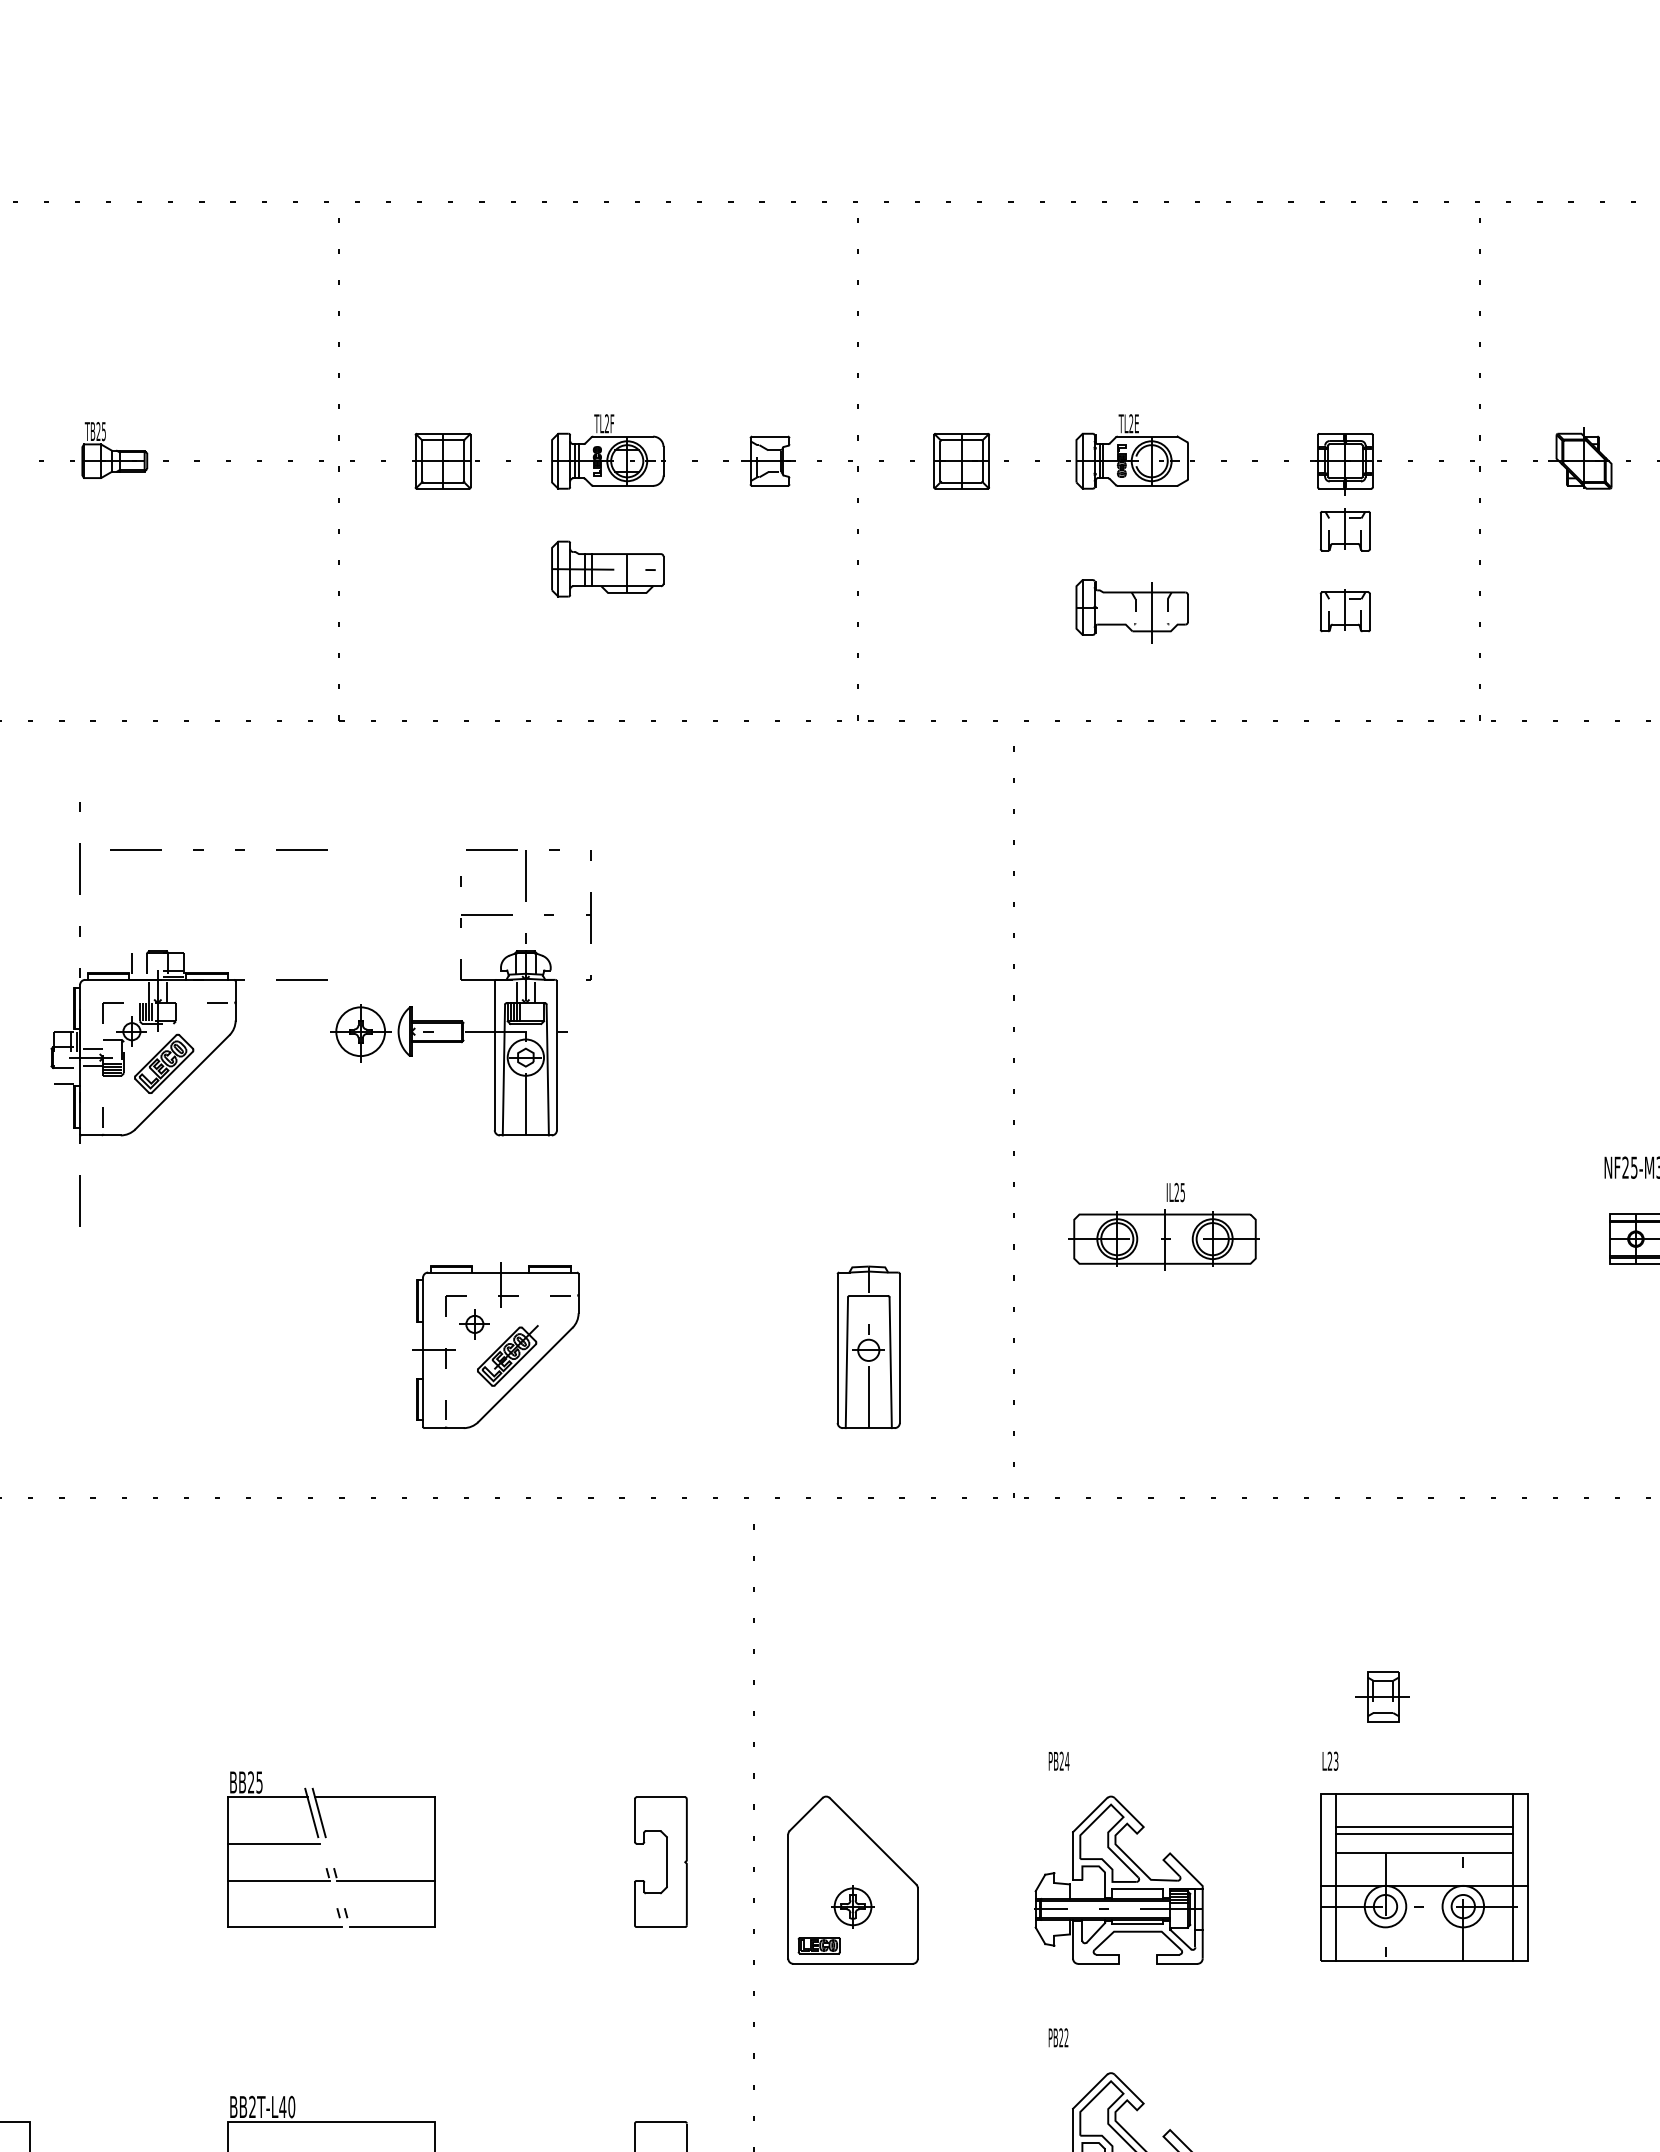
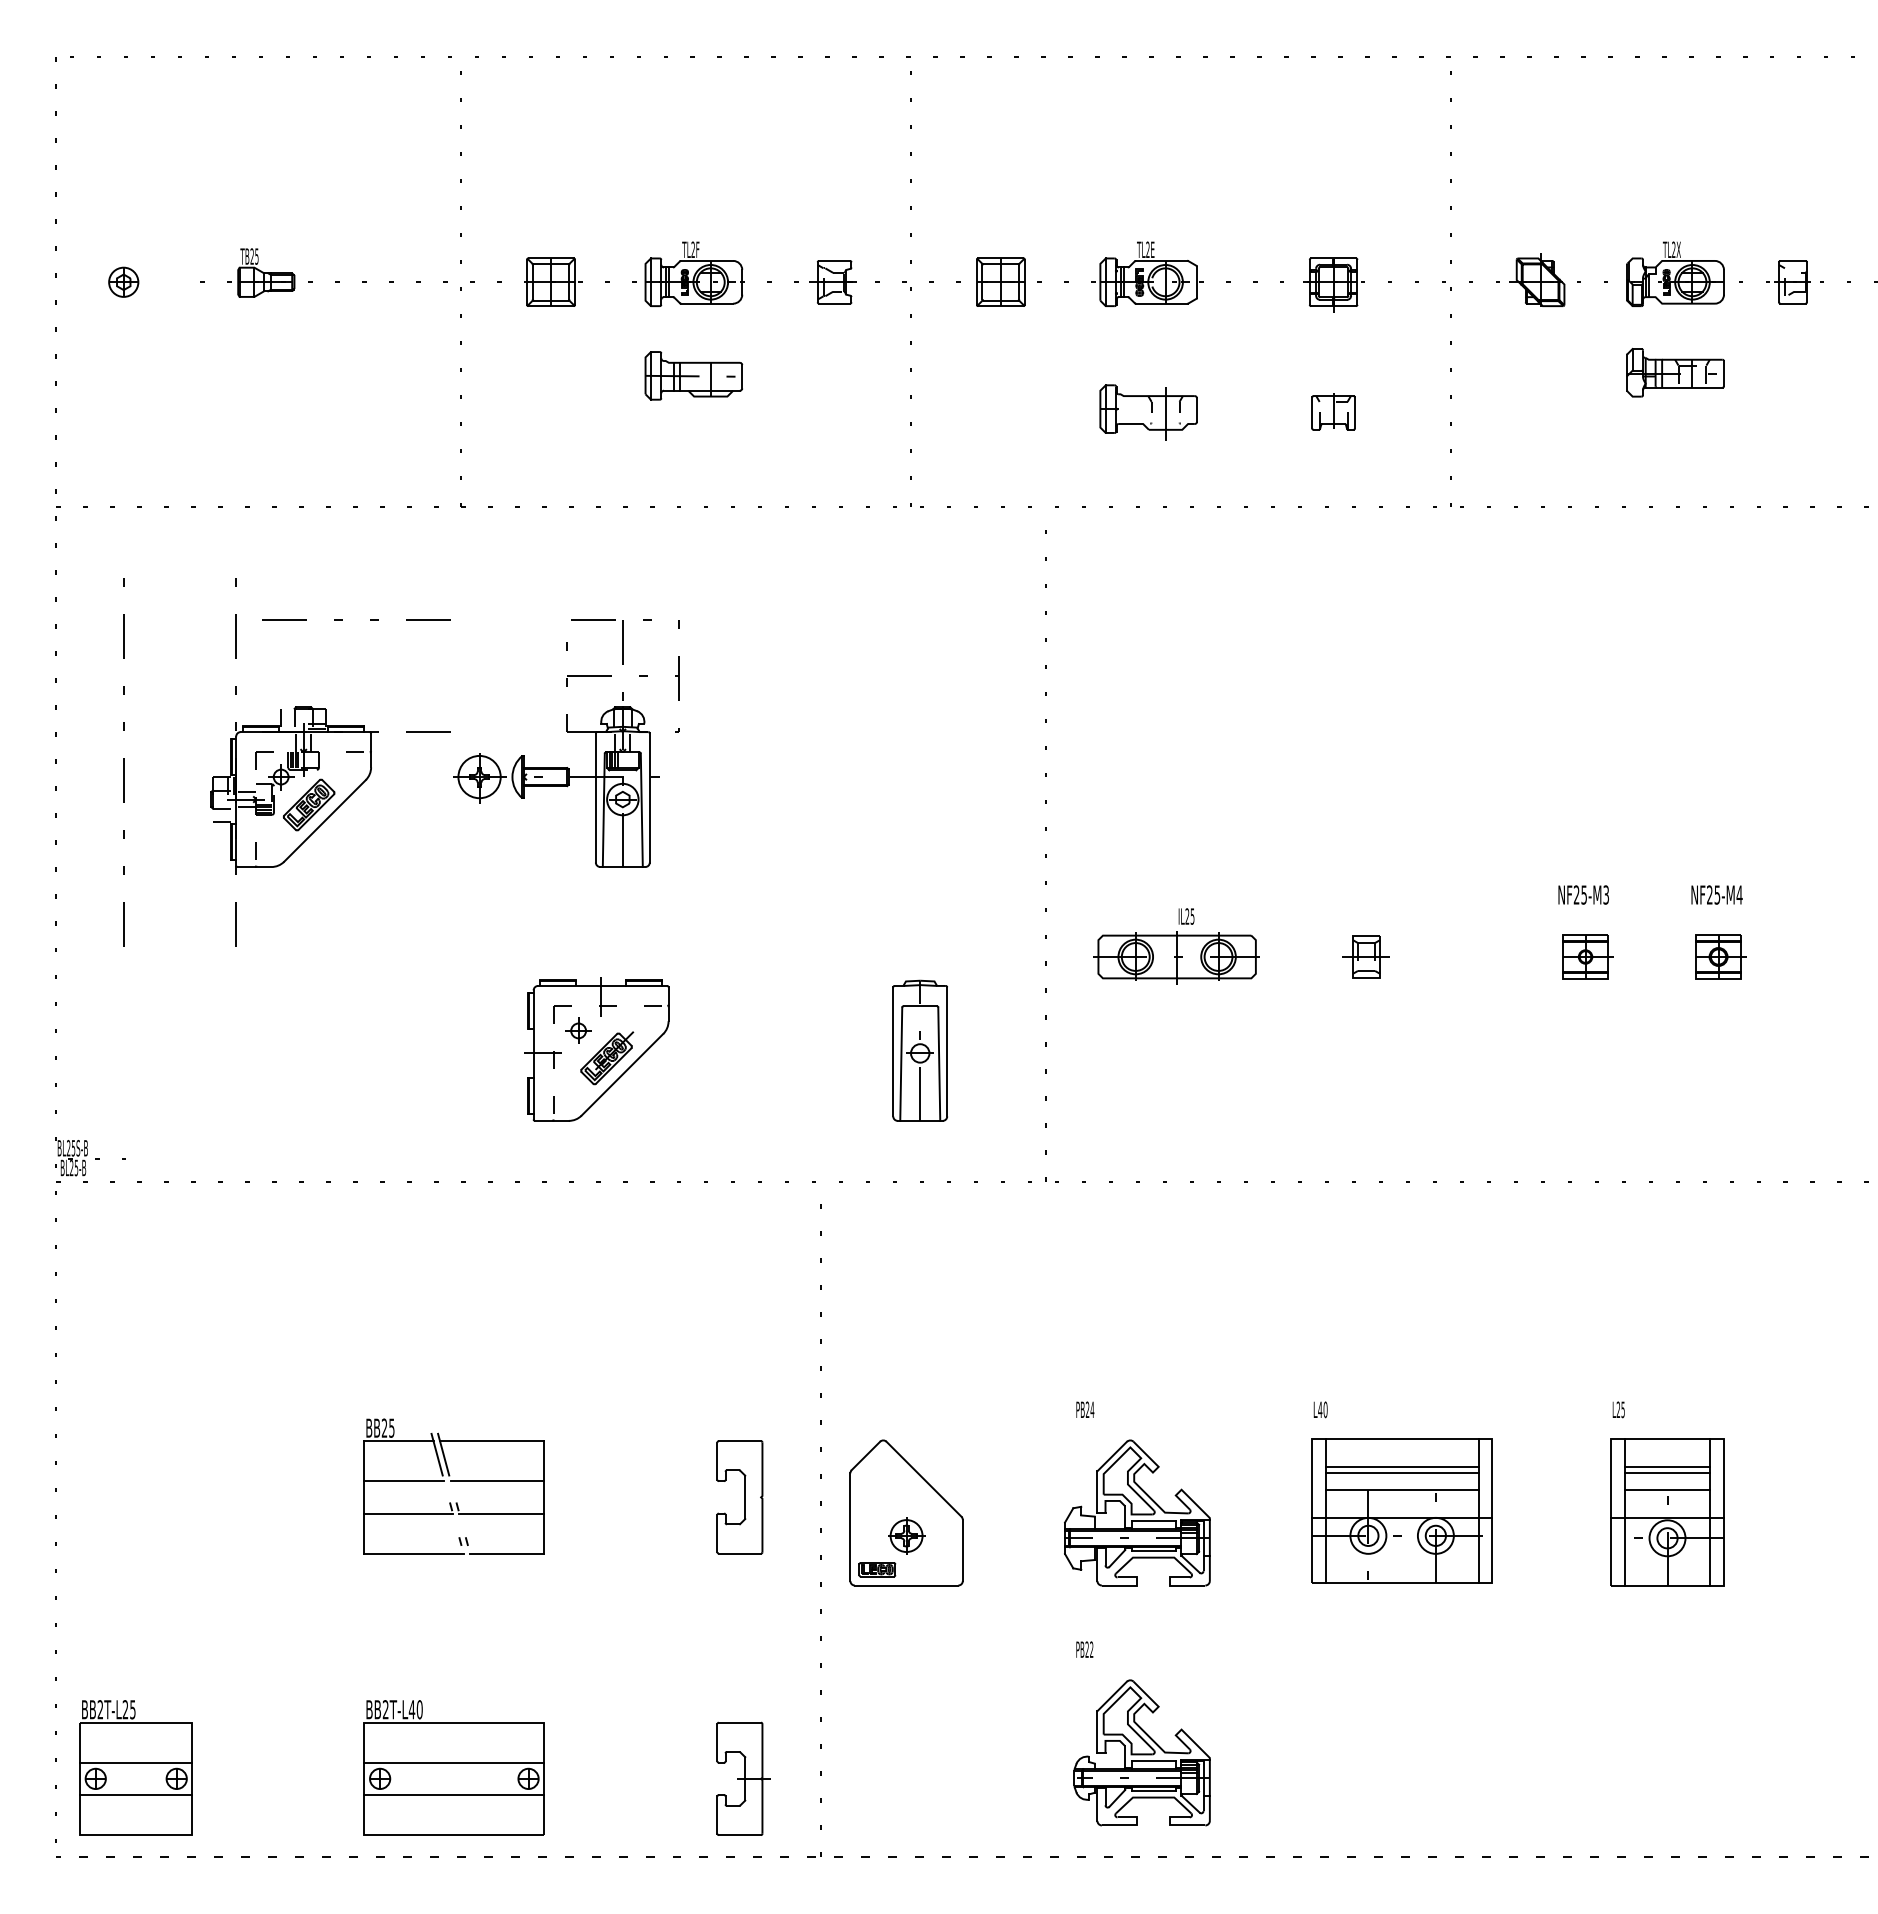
part: (1345, 529) -> (1333, 341), removed
part: (1382, 1696) -> (1365, 956), moved
text: (1332, 1760) -> (1322, 1409), L23 -> L40
line: (381, 1843) -> (497, 1481), added

